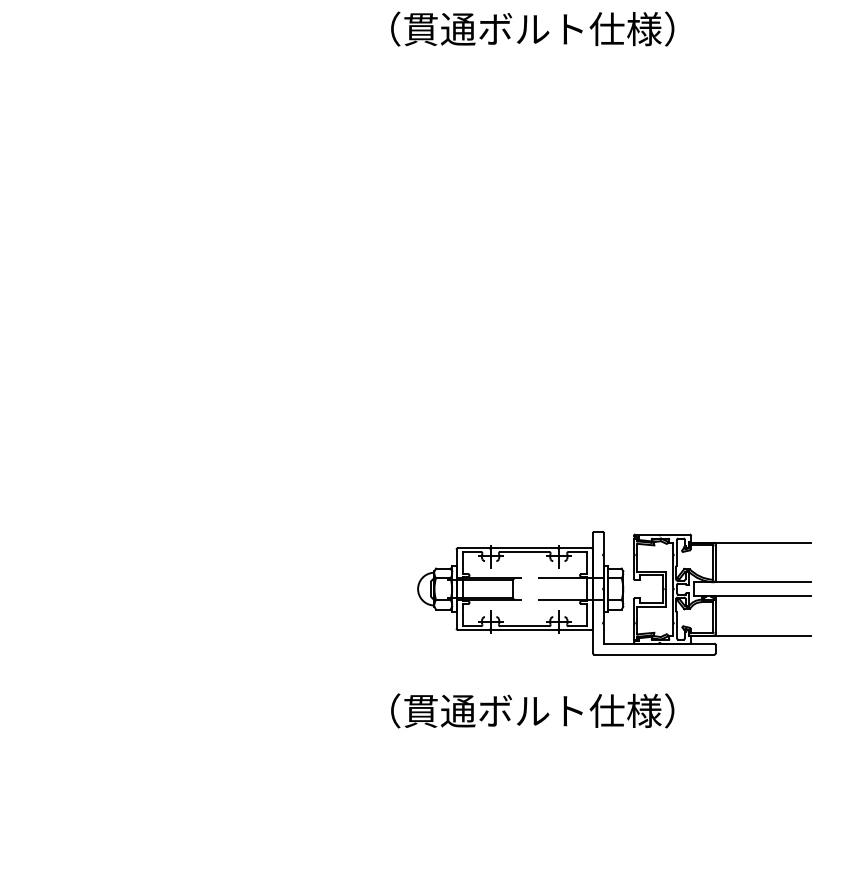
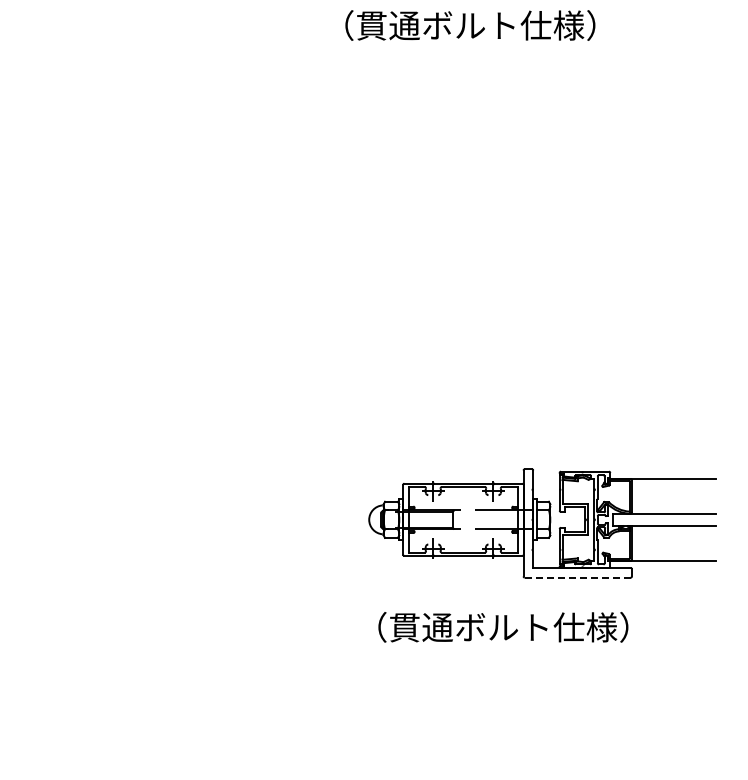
line: (654, 654) -> (577, 577), solid -> dashed
text: (532, 711) -> (503, 627), moved

